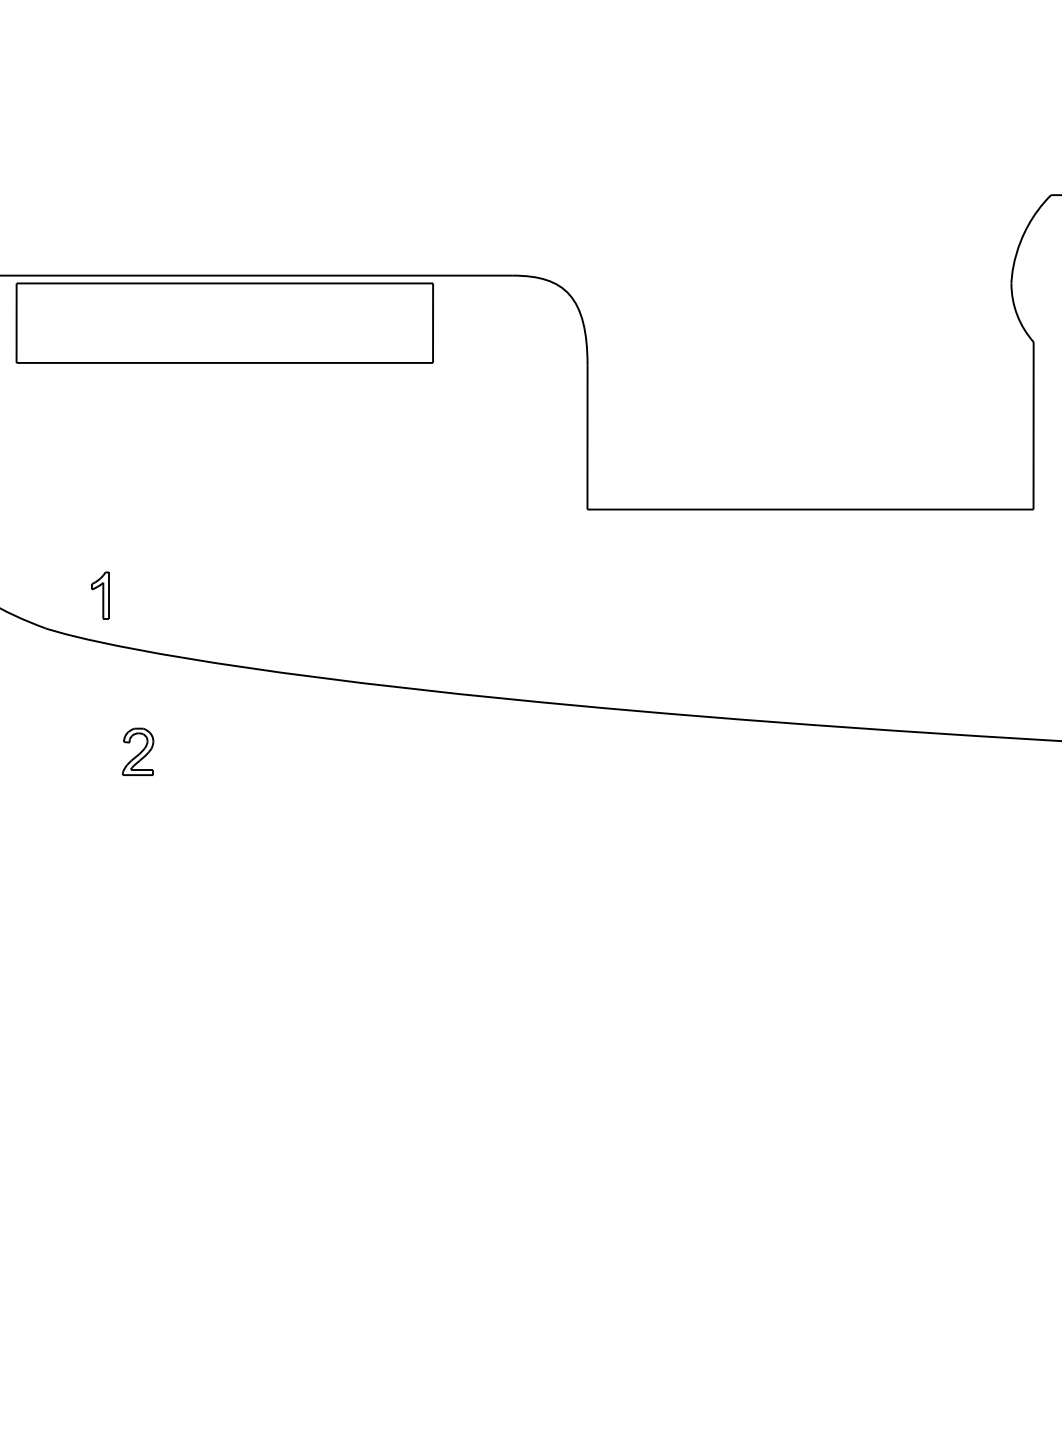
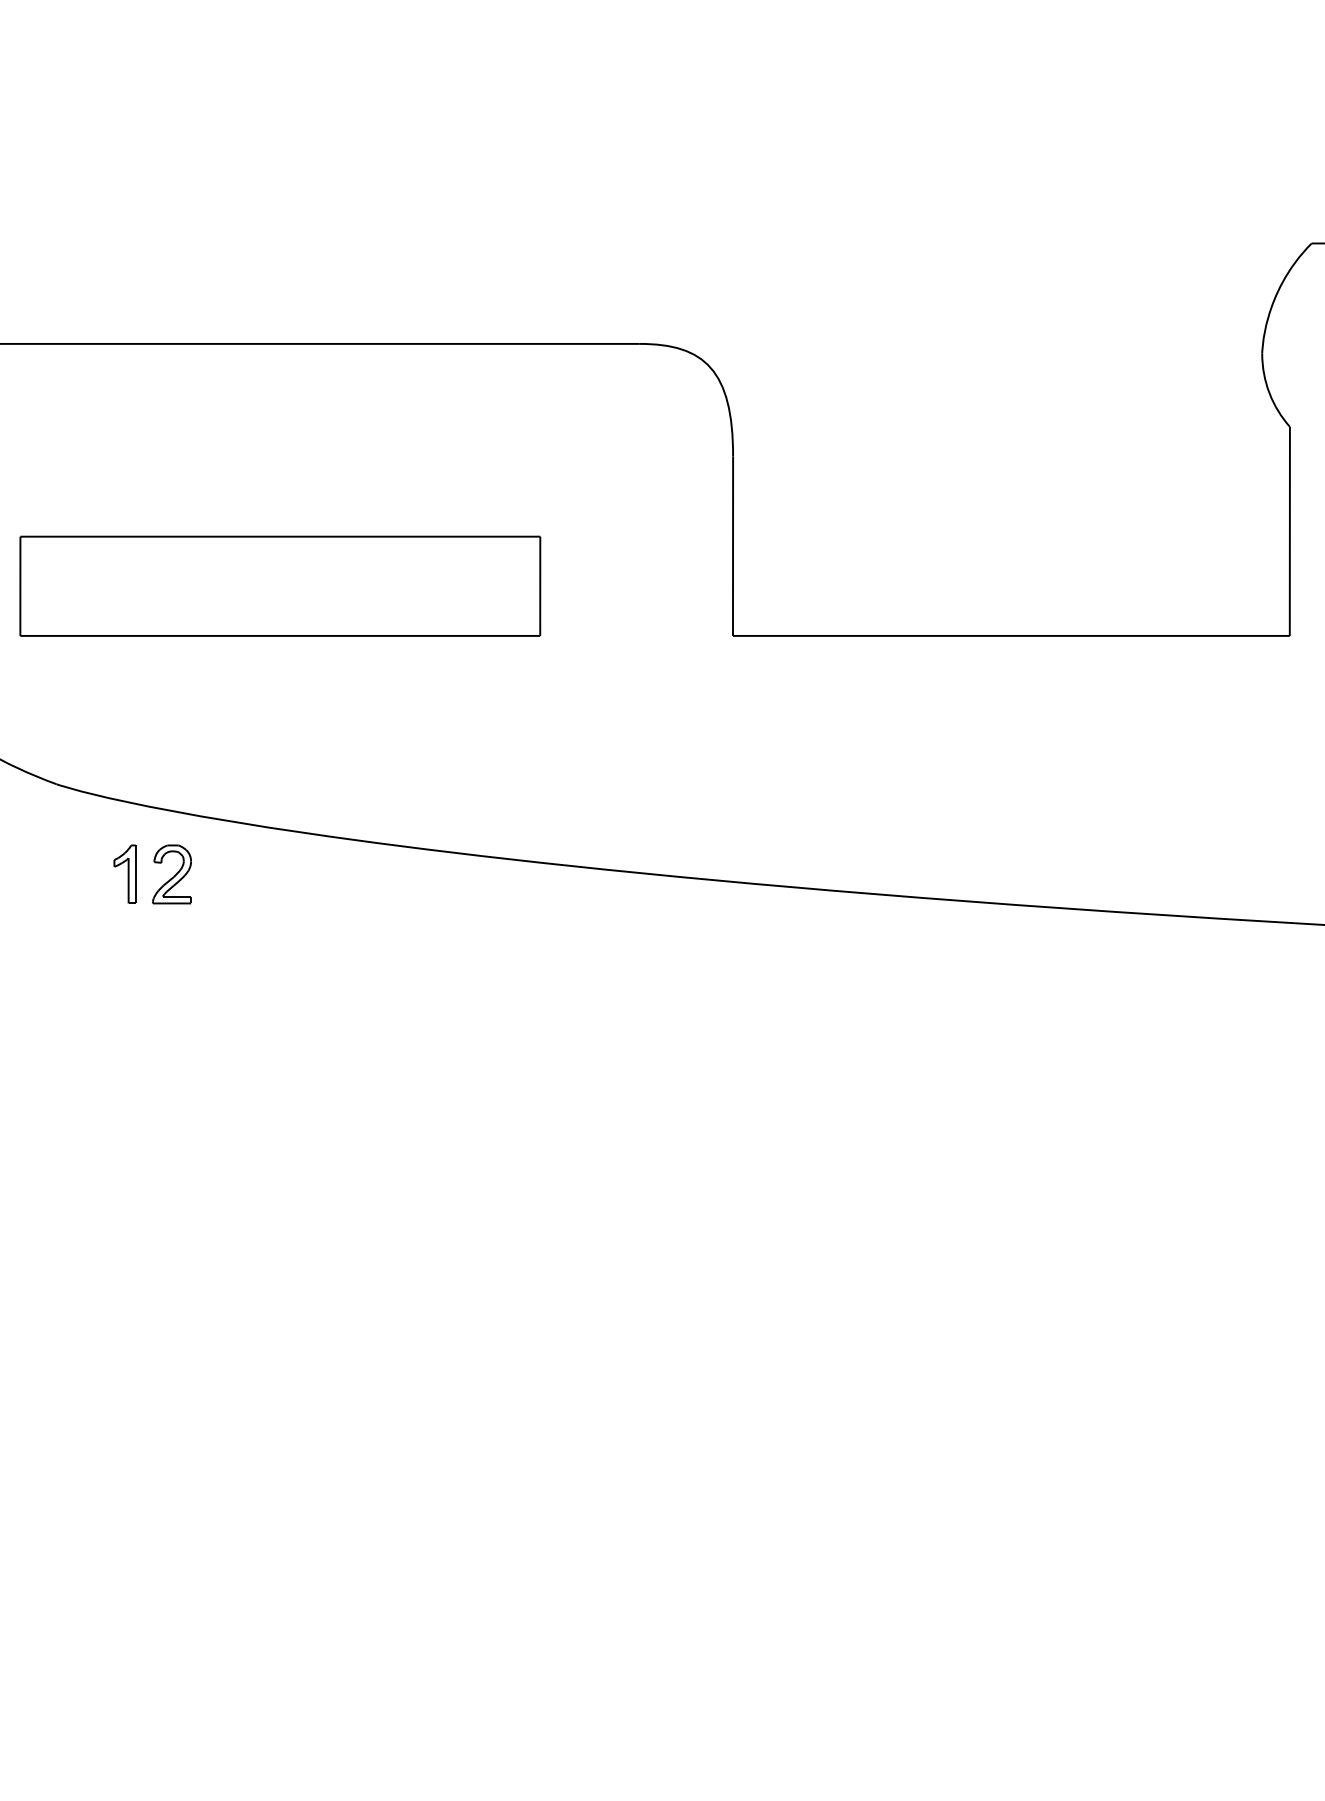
part: (224, 322) -> (280, 585), moved
part: (100, 594) -> (124, 873), moved
part: (137, 751) -> (171, 874), moved

